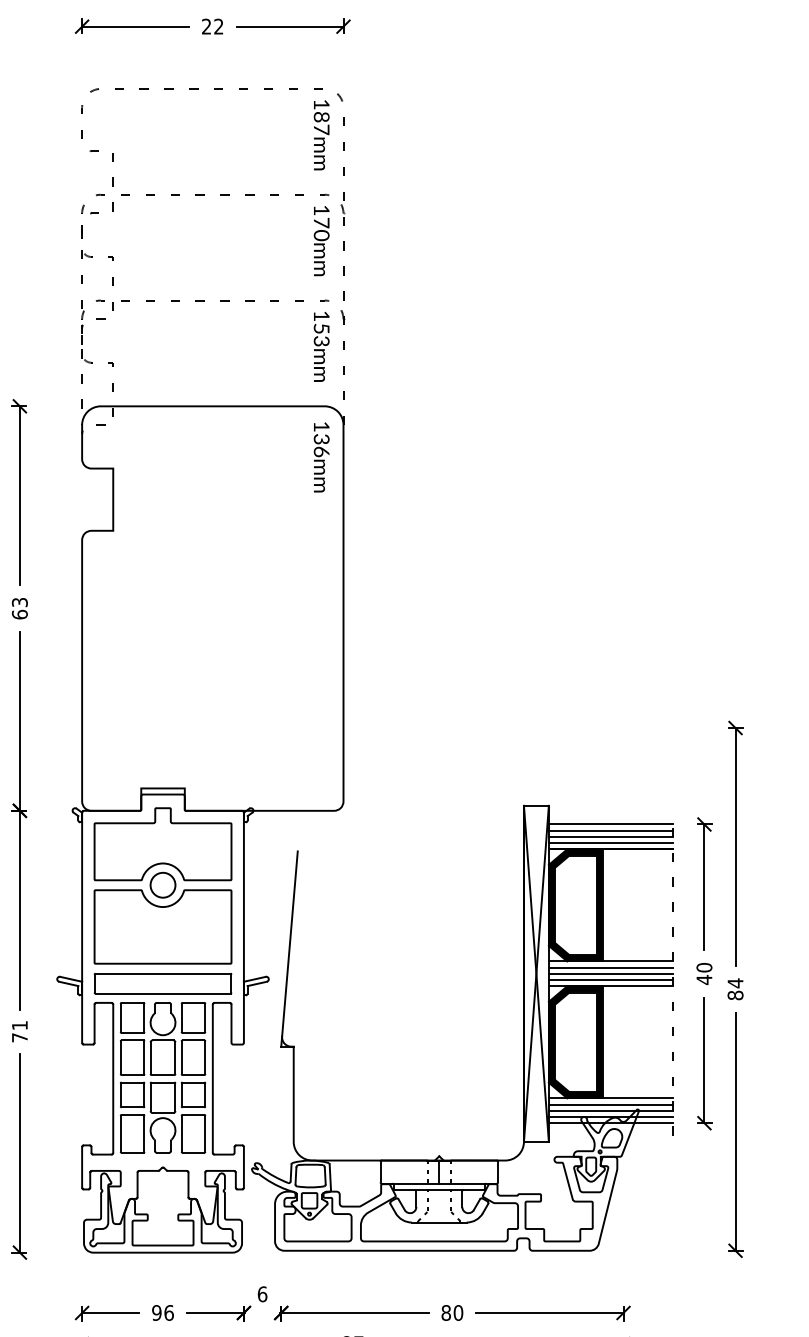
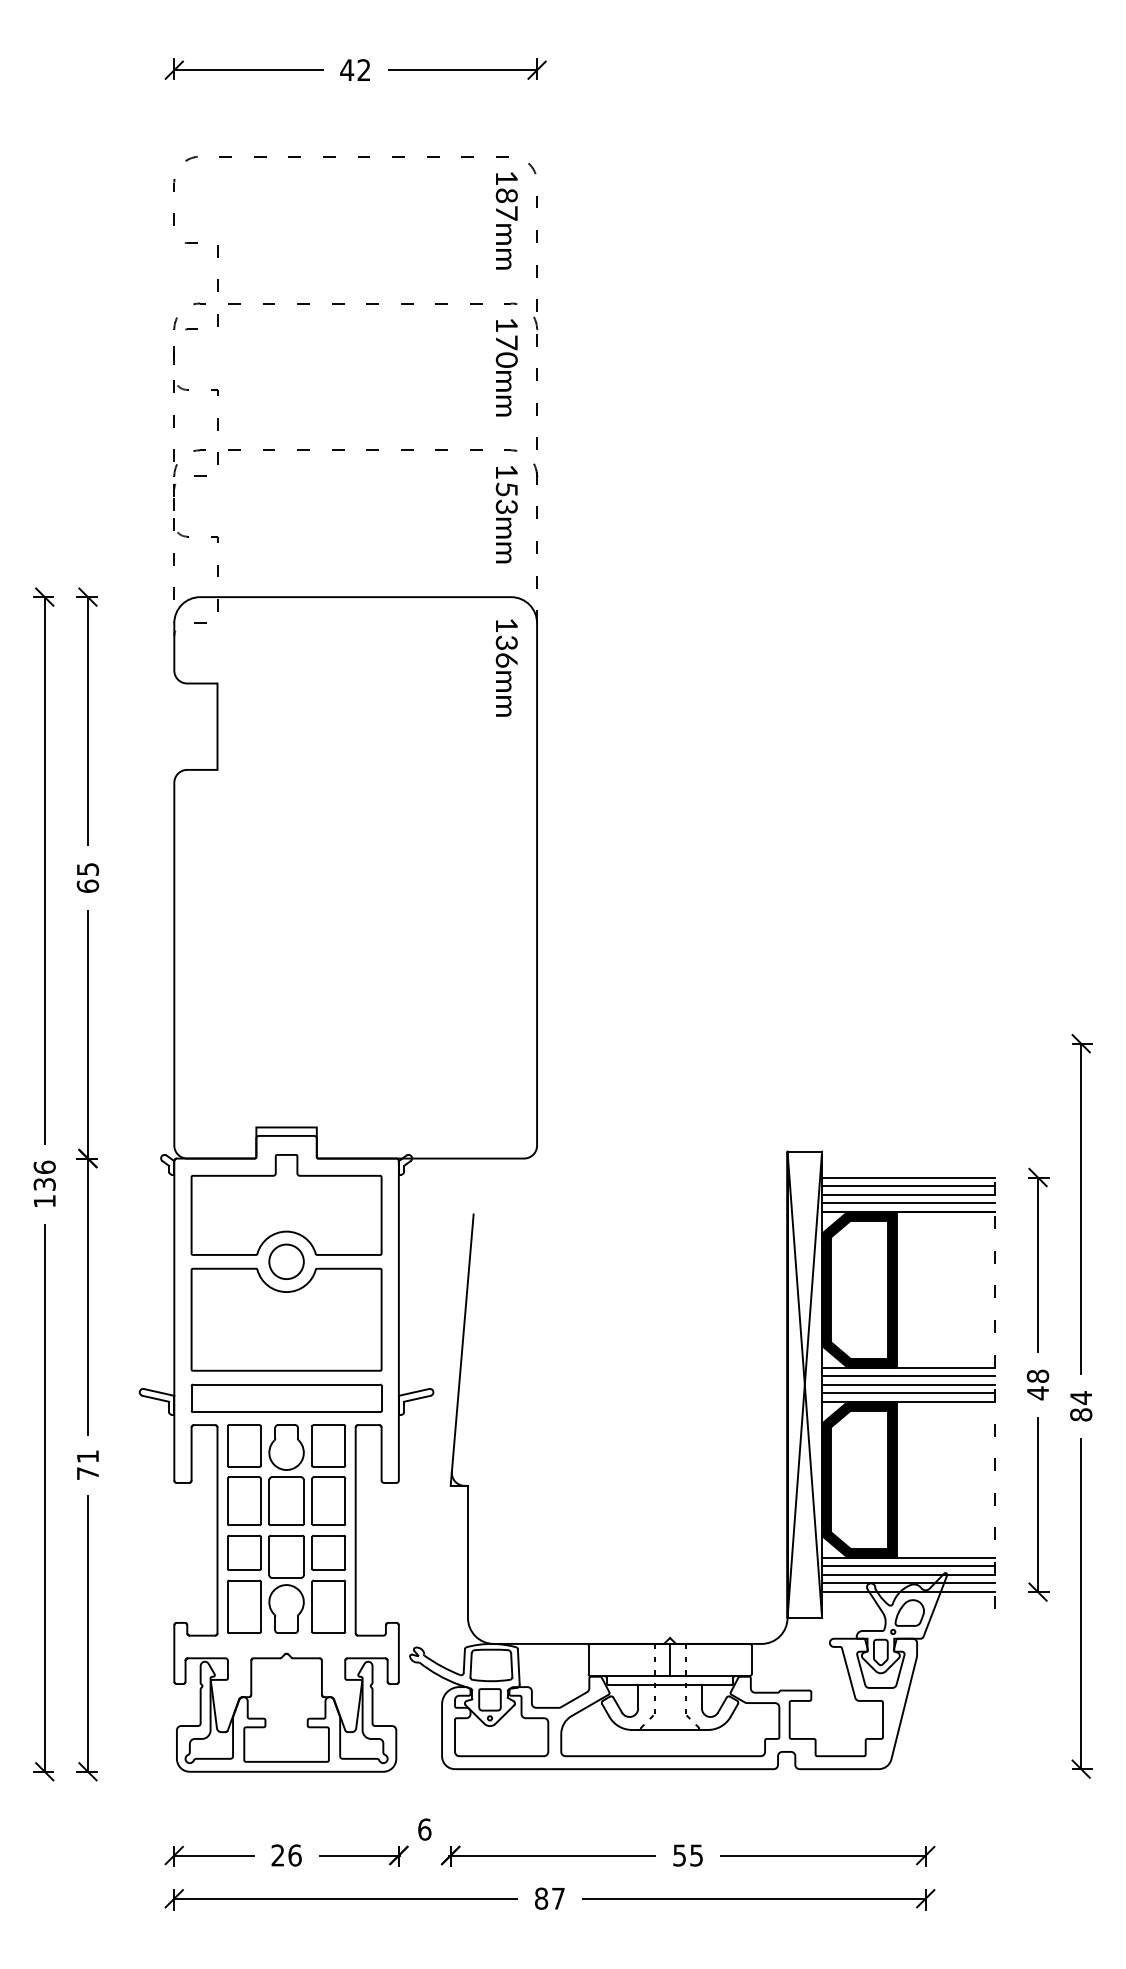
text: (206, 26) -> (347, 69), 22 -> 42
text: (19, 602) -> (87, 869), 63 -> 65
text: (704, 967) -> (1037, 1375), 40 -> 48
text: (156, 1312) -> (277, 1855), 96 -> 26
text: (452, 1312) -> (688, 1855), 80 -> 55

